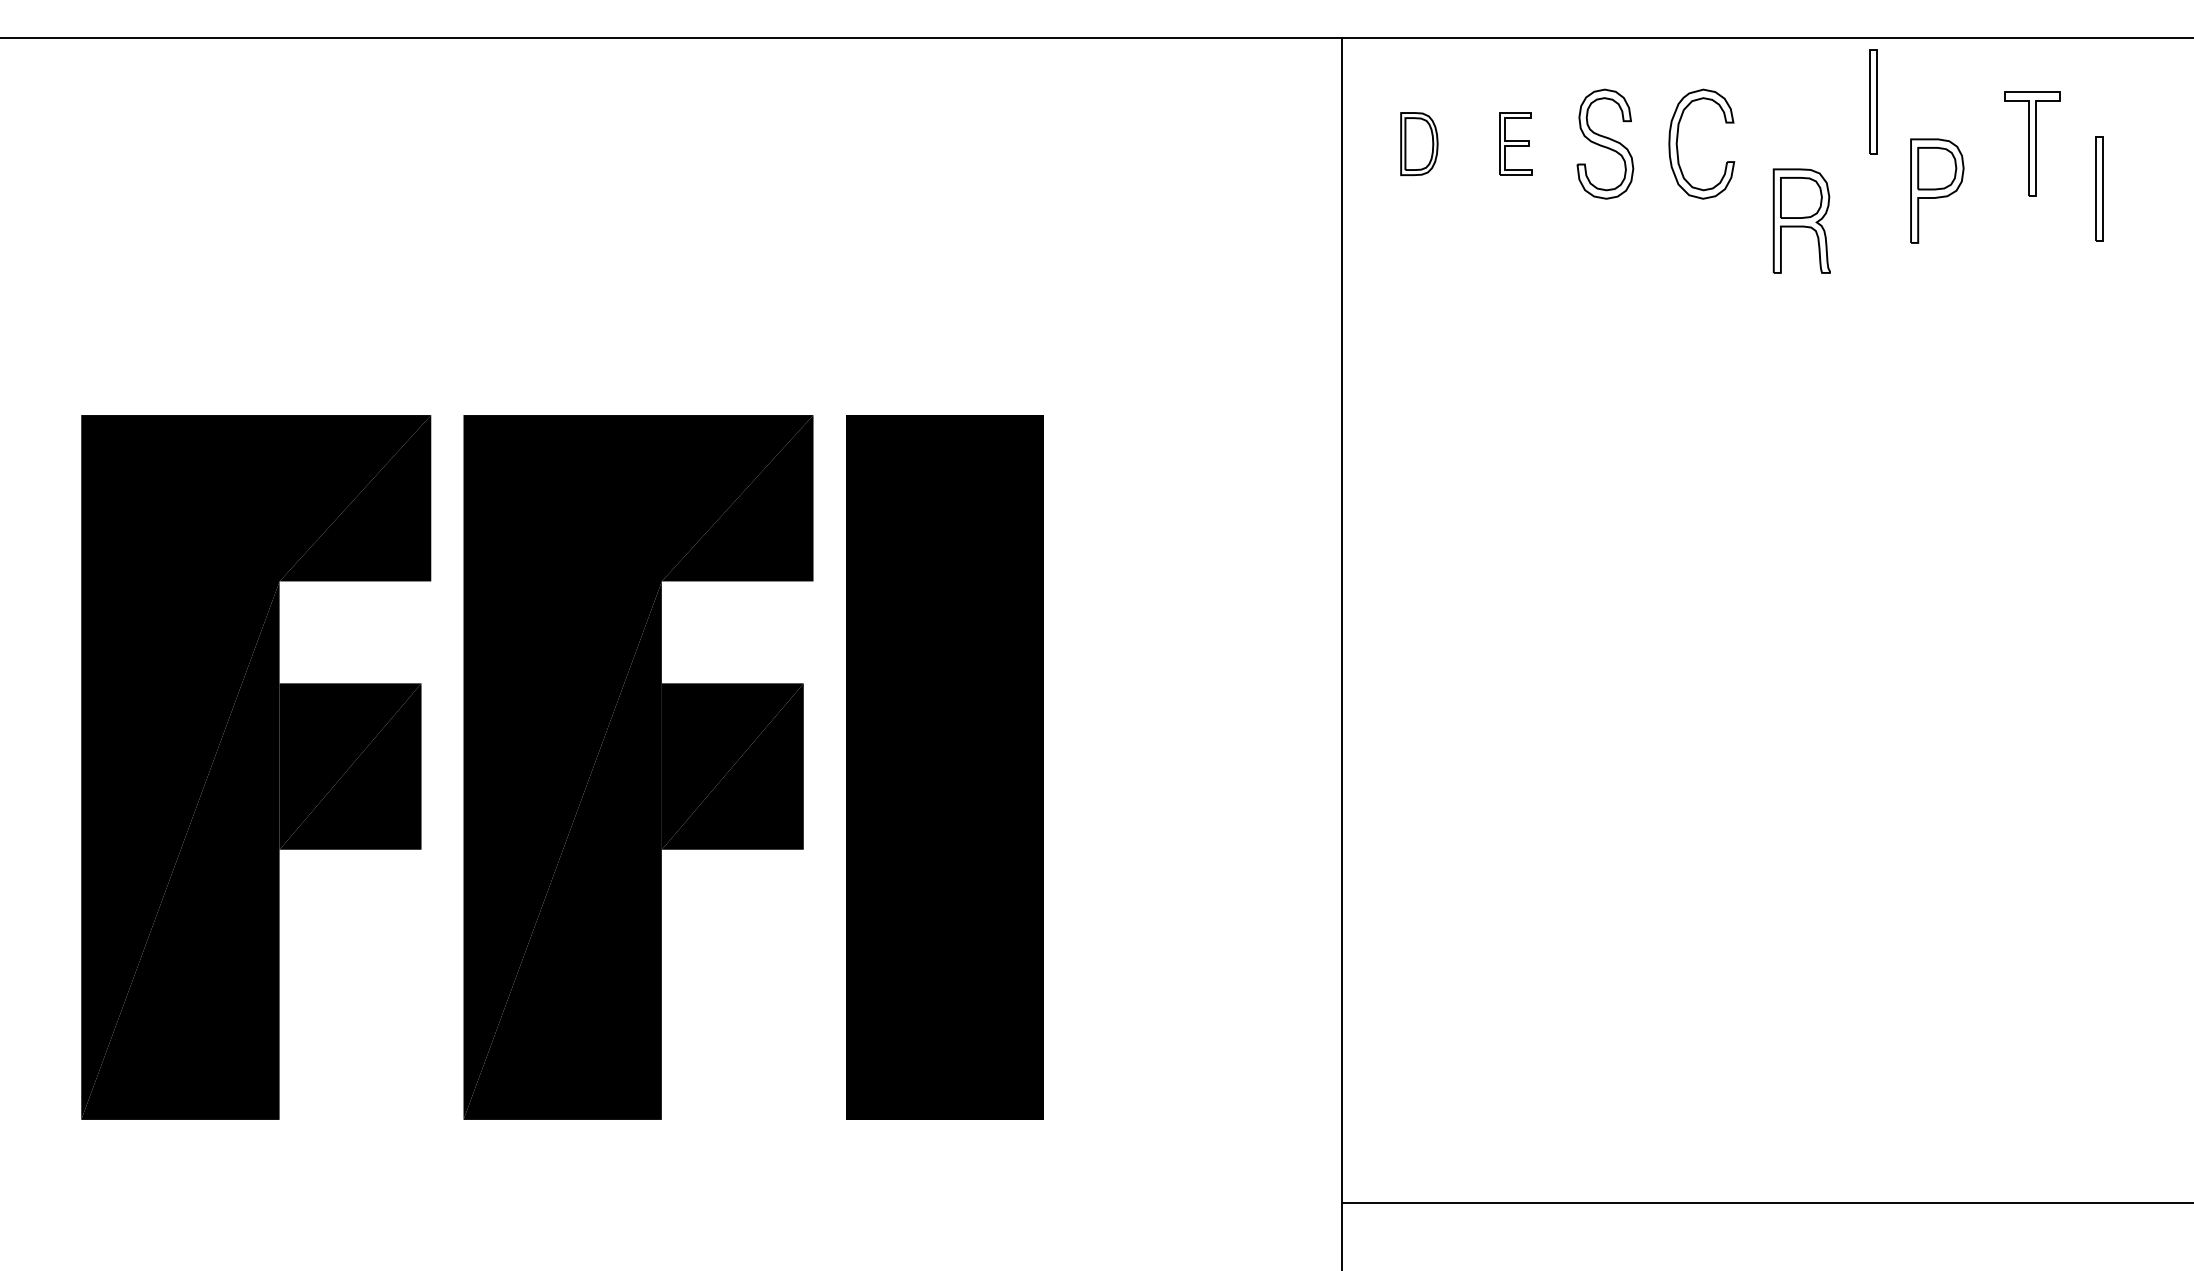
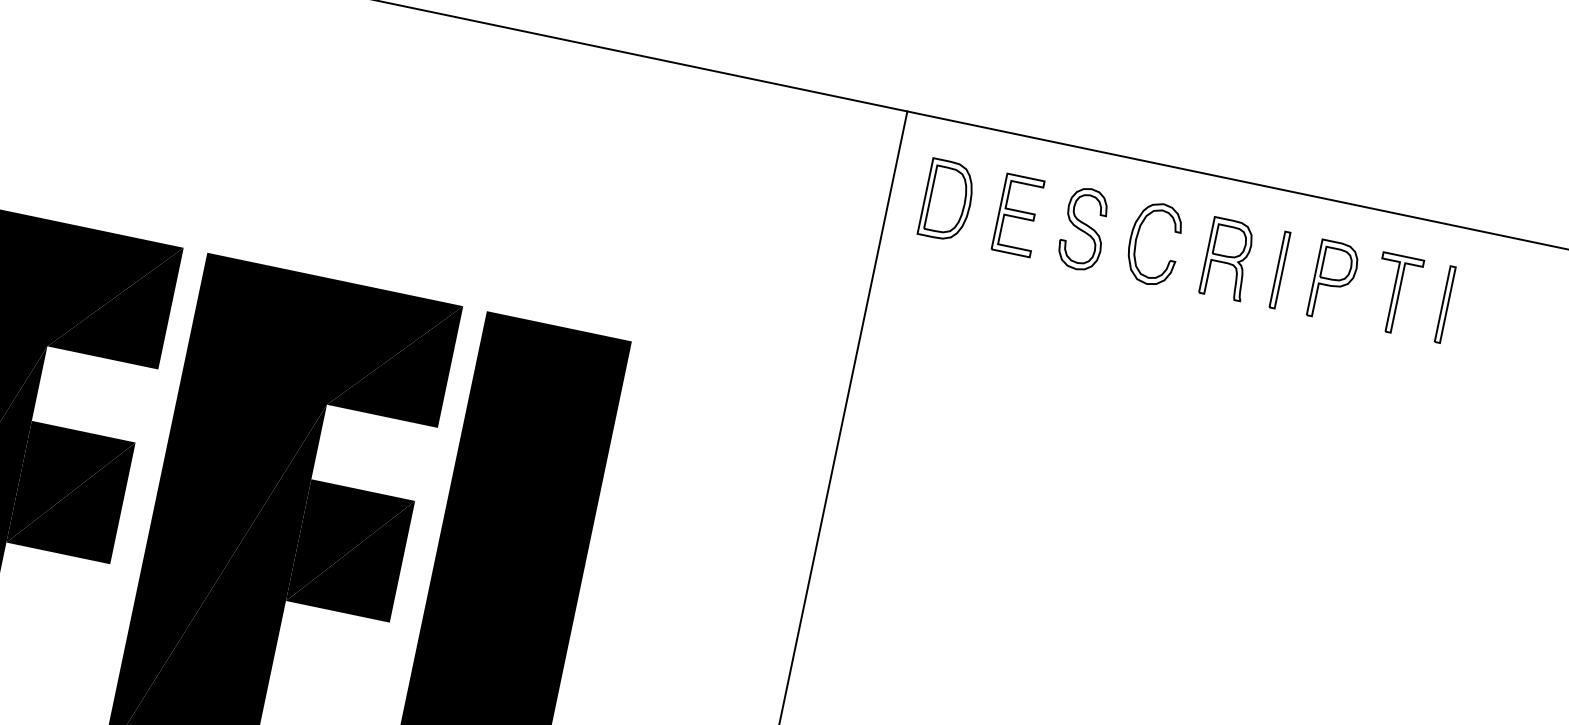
part: (1873, 101) -> (1279, 269), moved
part: (1419, 143) -> (947, 200), size x1.67
part: (1515, 143) -> (1018, 214), size x1.67
part: (2099, 188) -> (1445, 304), moved
part: (1937, 190) -> (1334, 280), moved
part: (1801, 220) -> (1227, 258), moved

